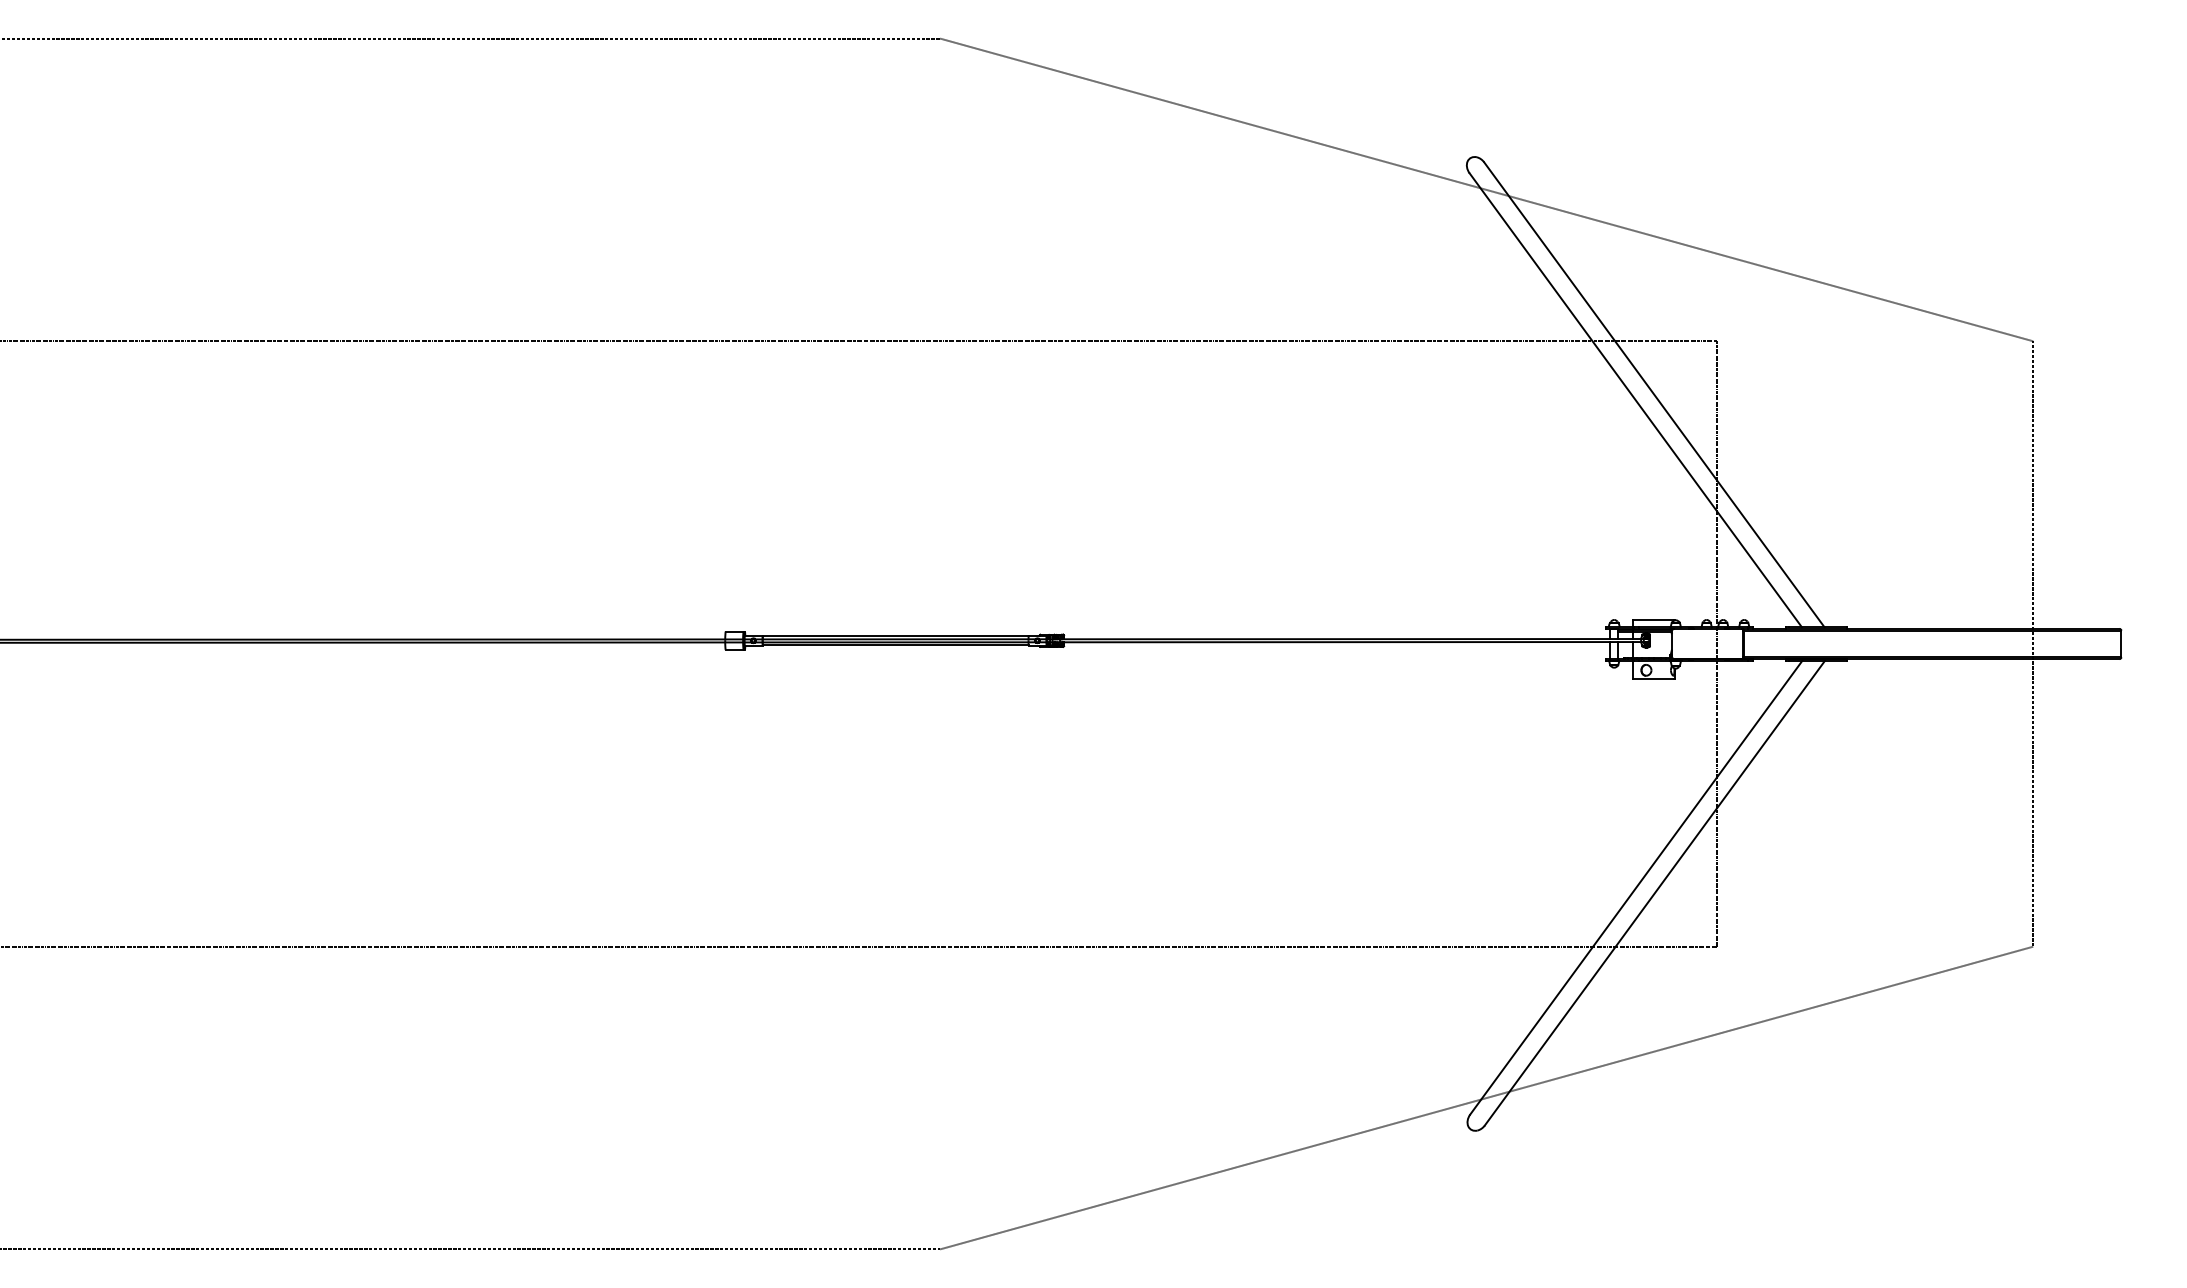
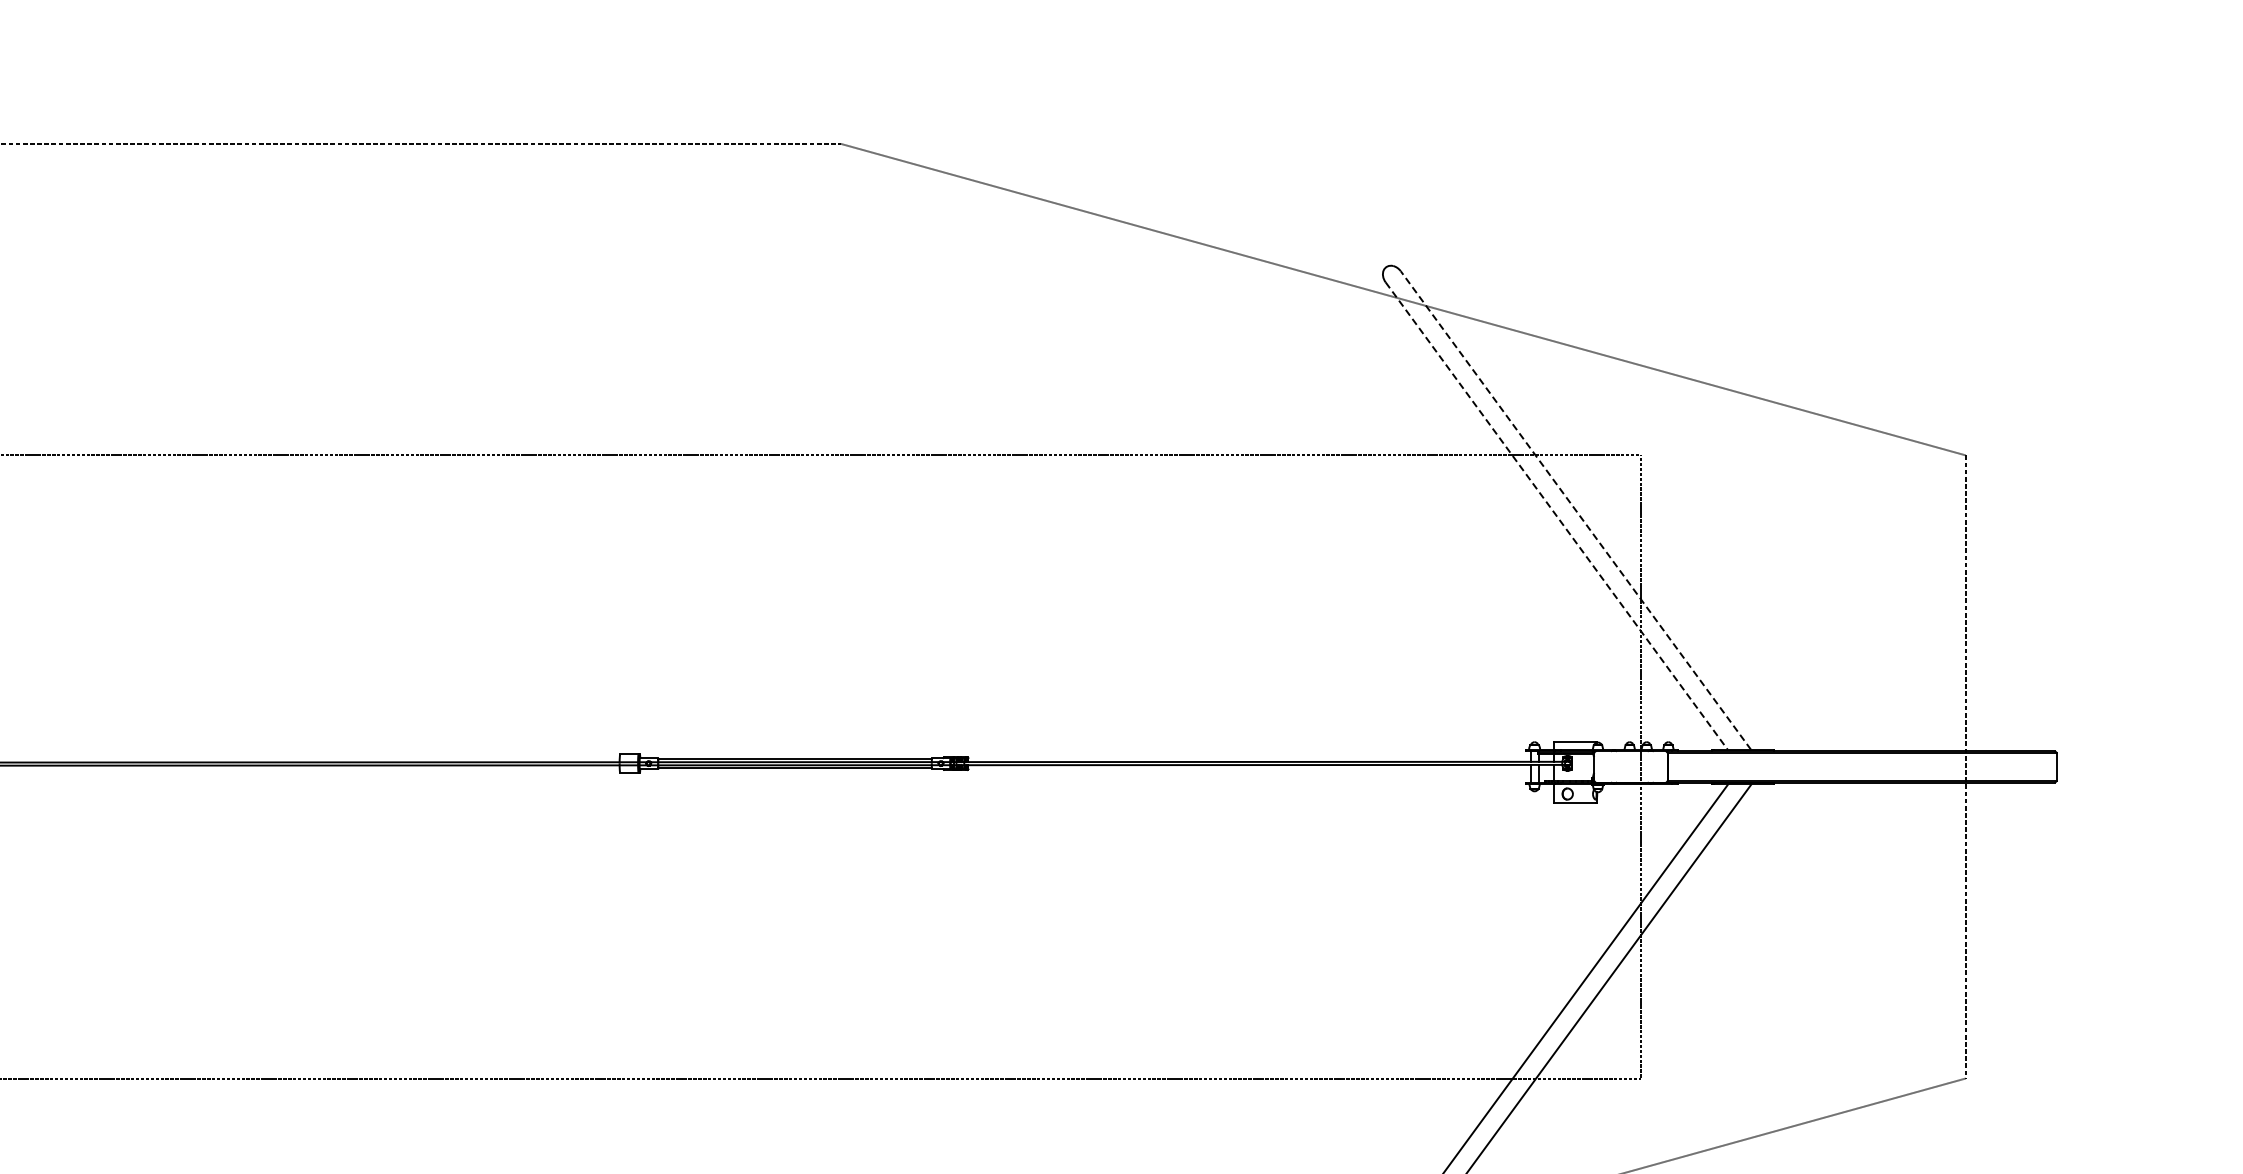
line: (1654, 394) -> (1576, 510), solid -> dashed
line: (1636, 400) -> (1557, 516), solid -> dashed

